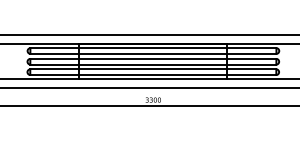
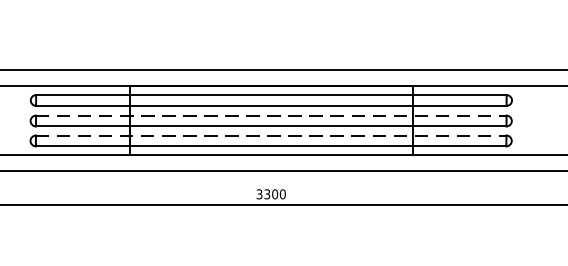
line: (153, 58) -> (271, 114), solid -> dashed
line: (153, 69) -> (271, 135), solid -> dashed

